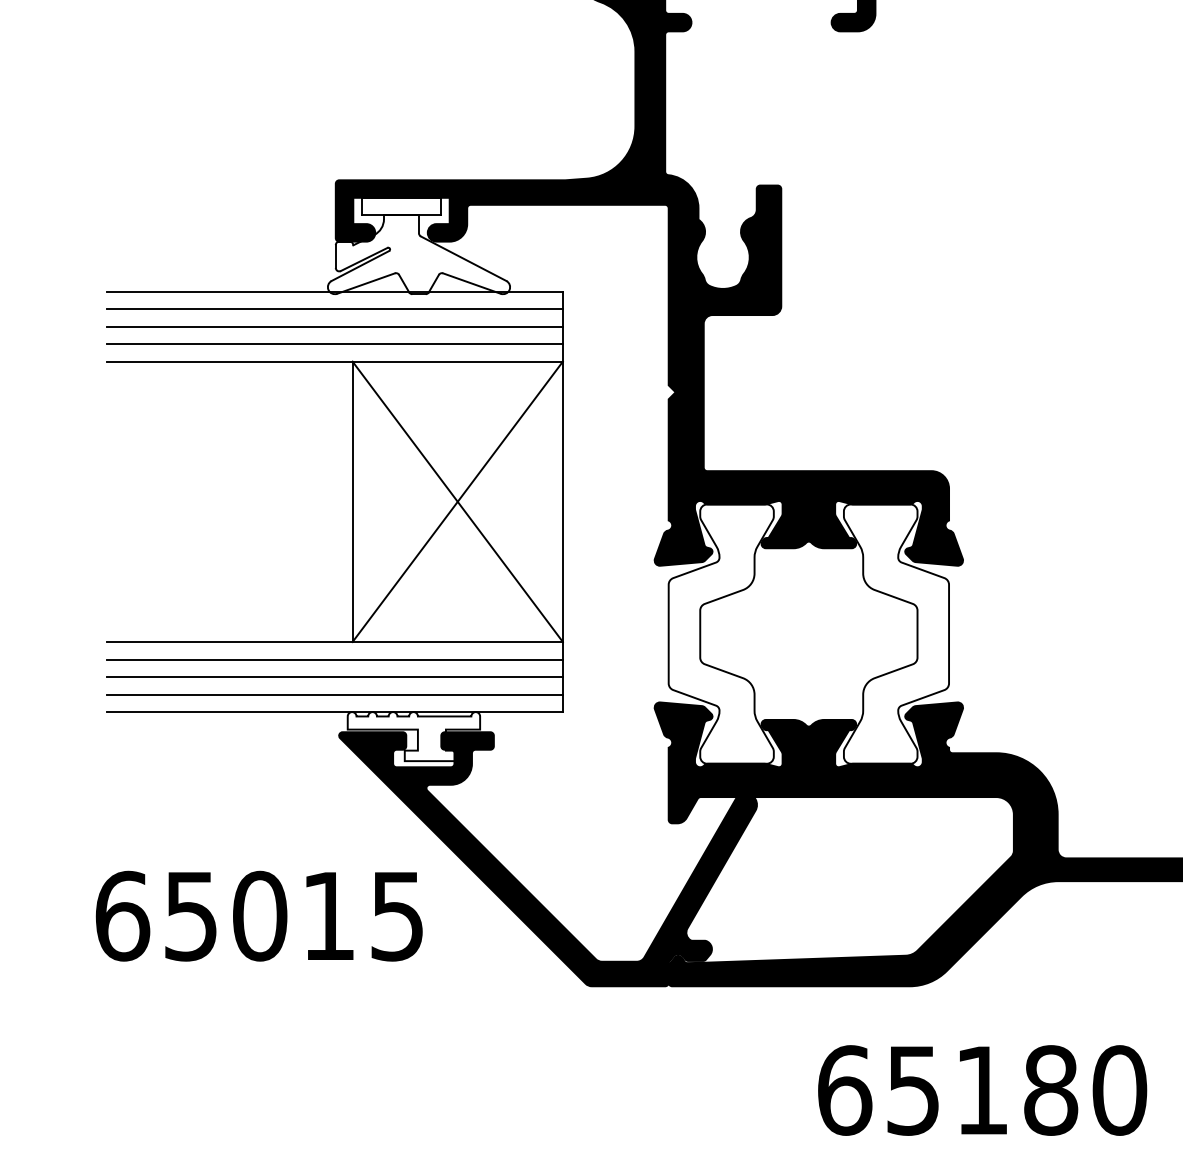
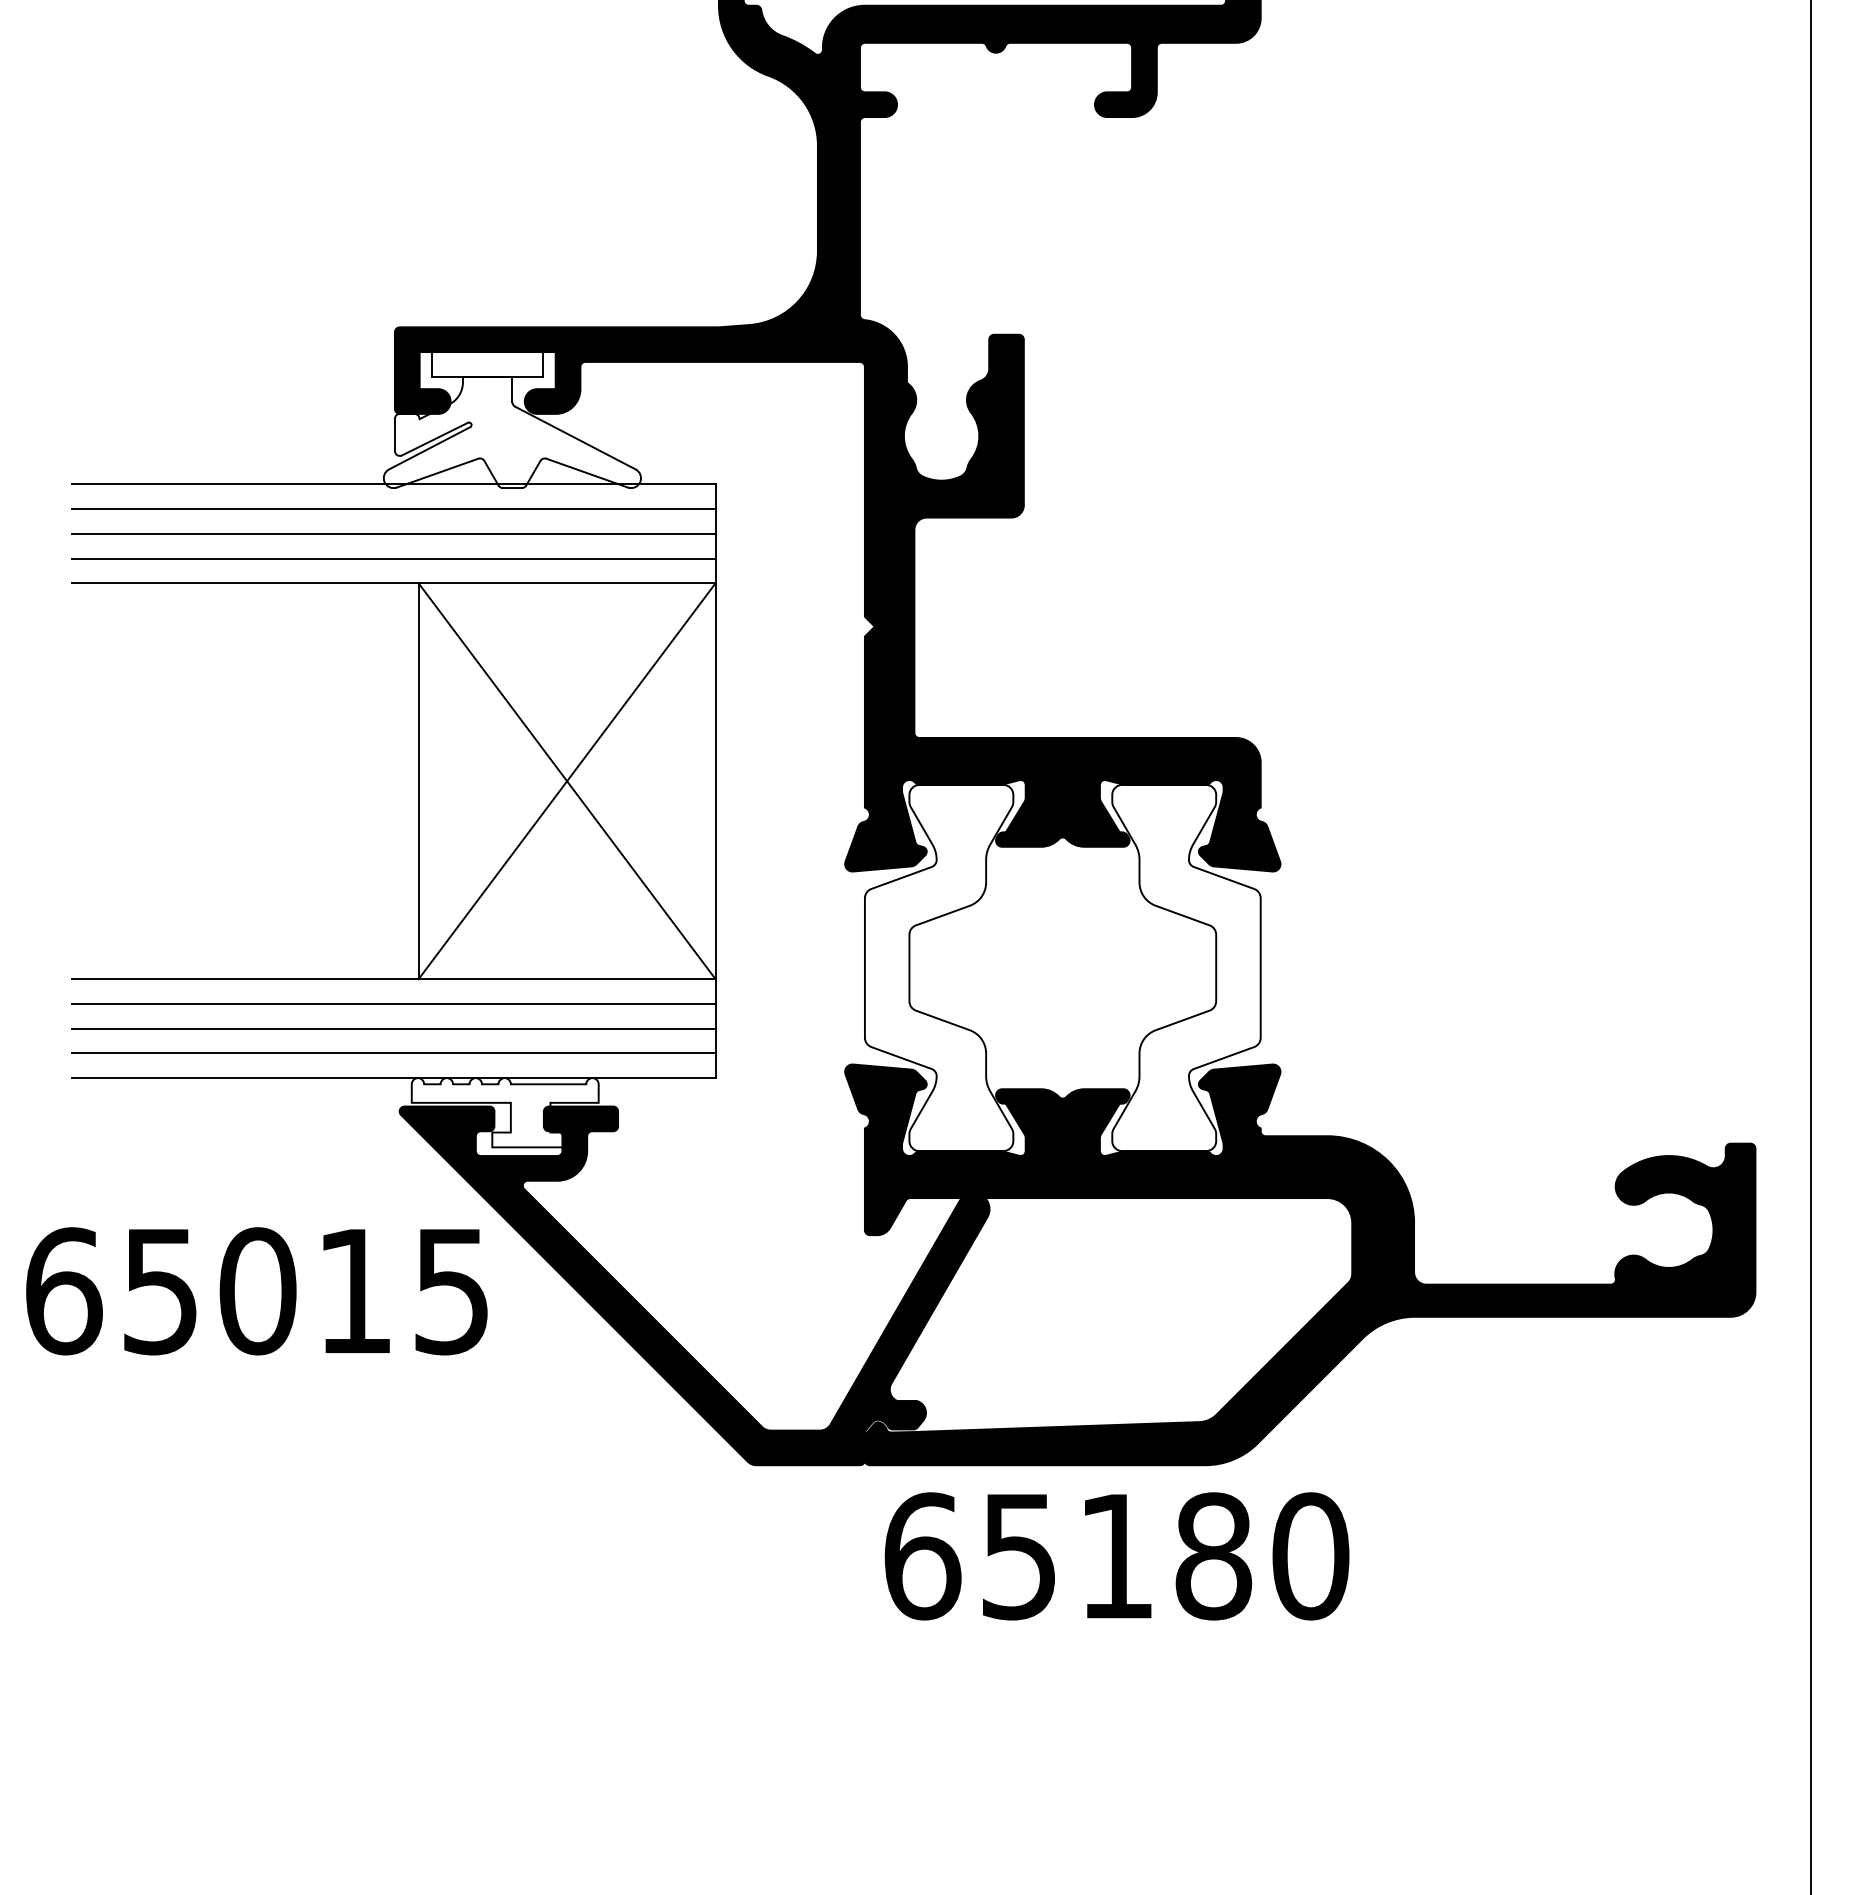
text: (259, 916) -> (256, 1291), moved
text: (982, 1090) -> (1116, 1556), moved

